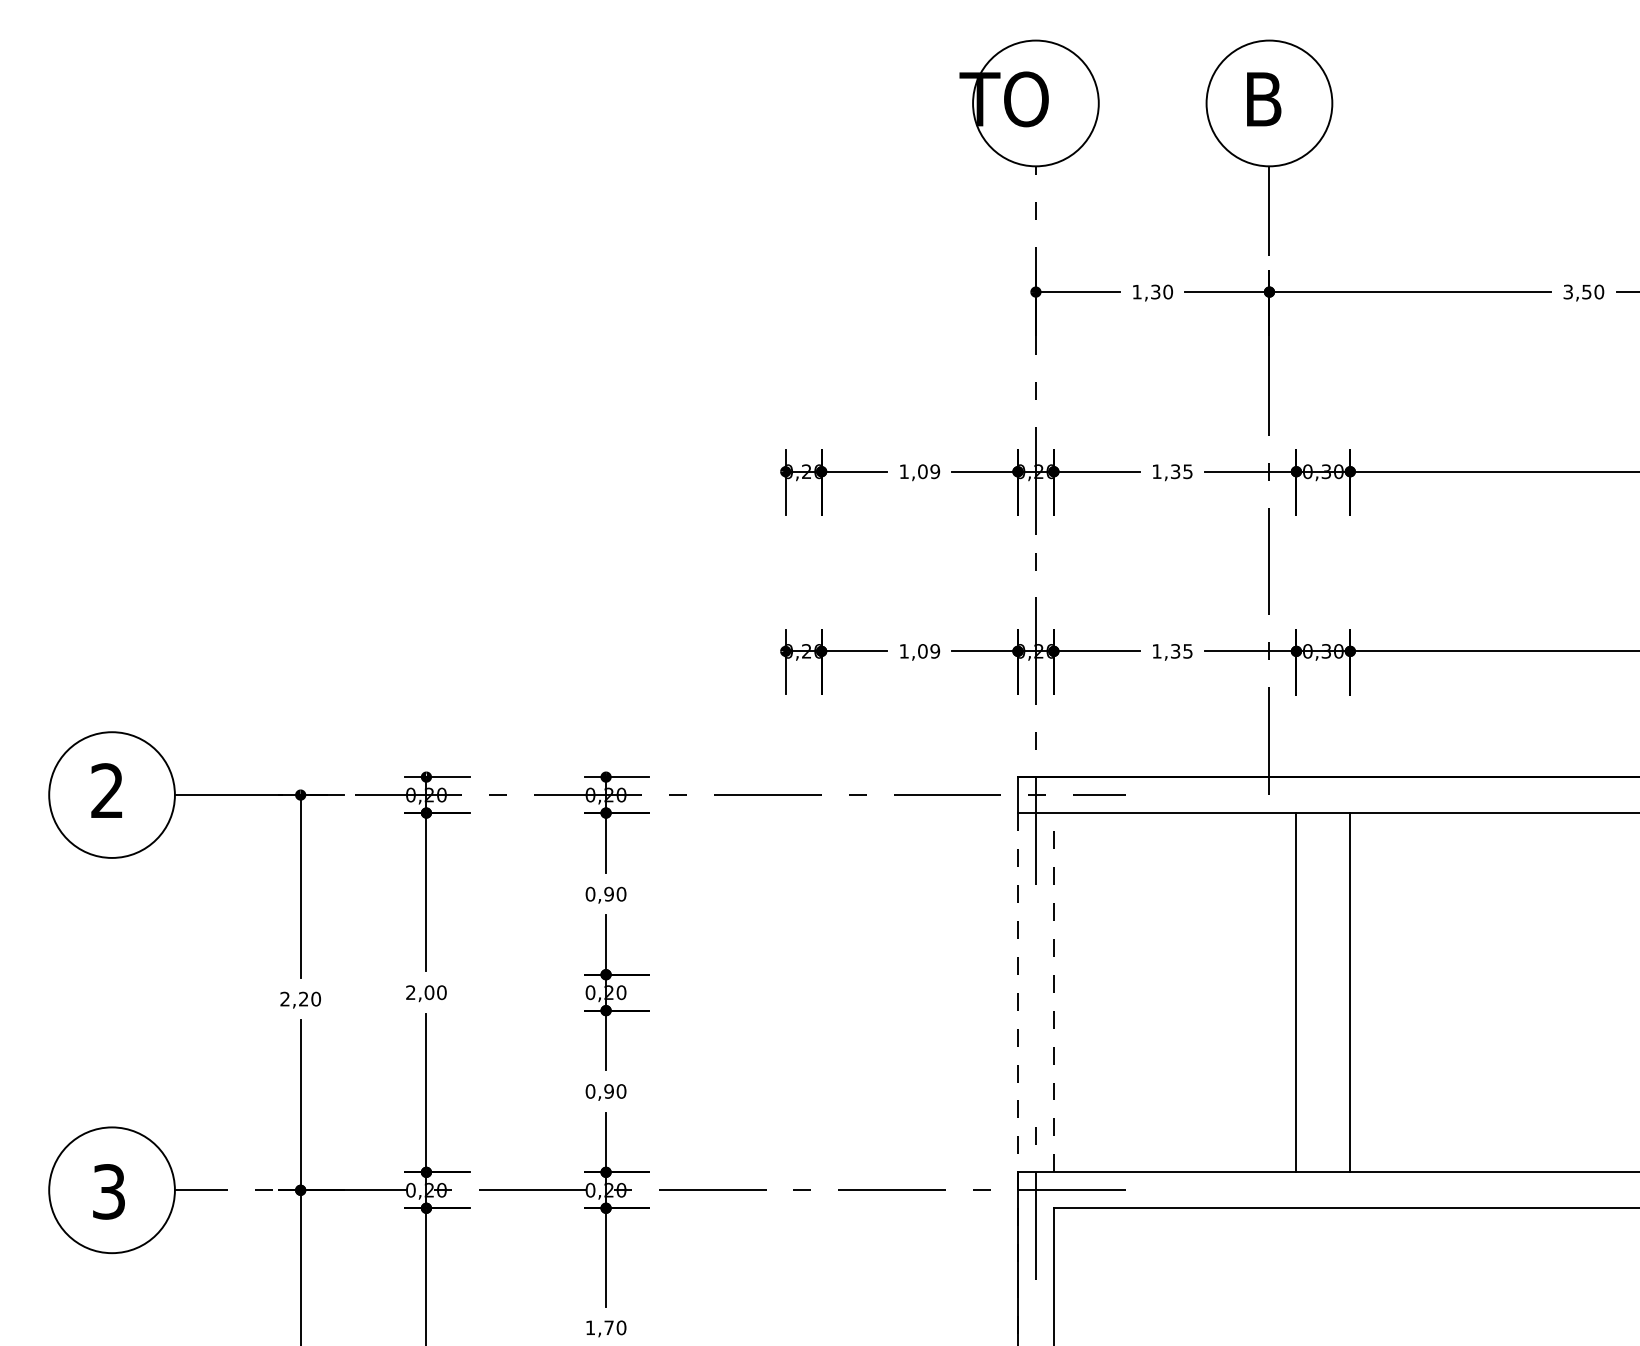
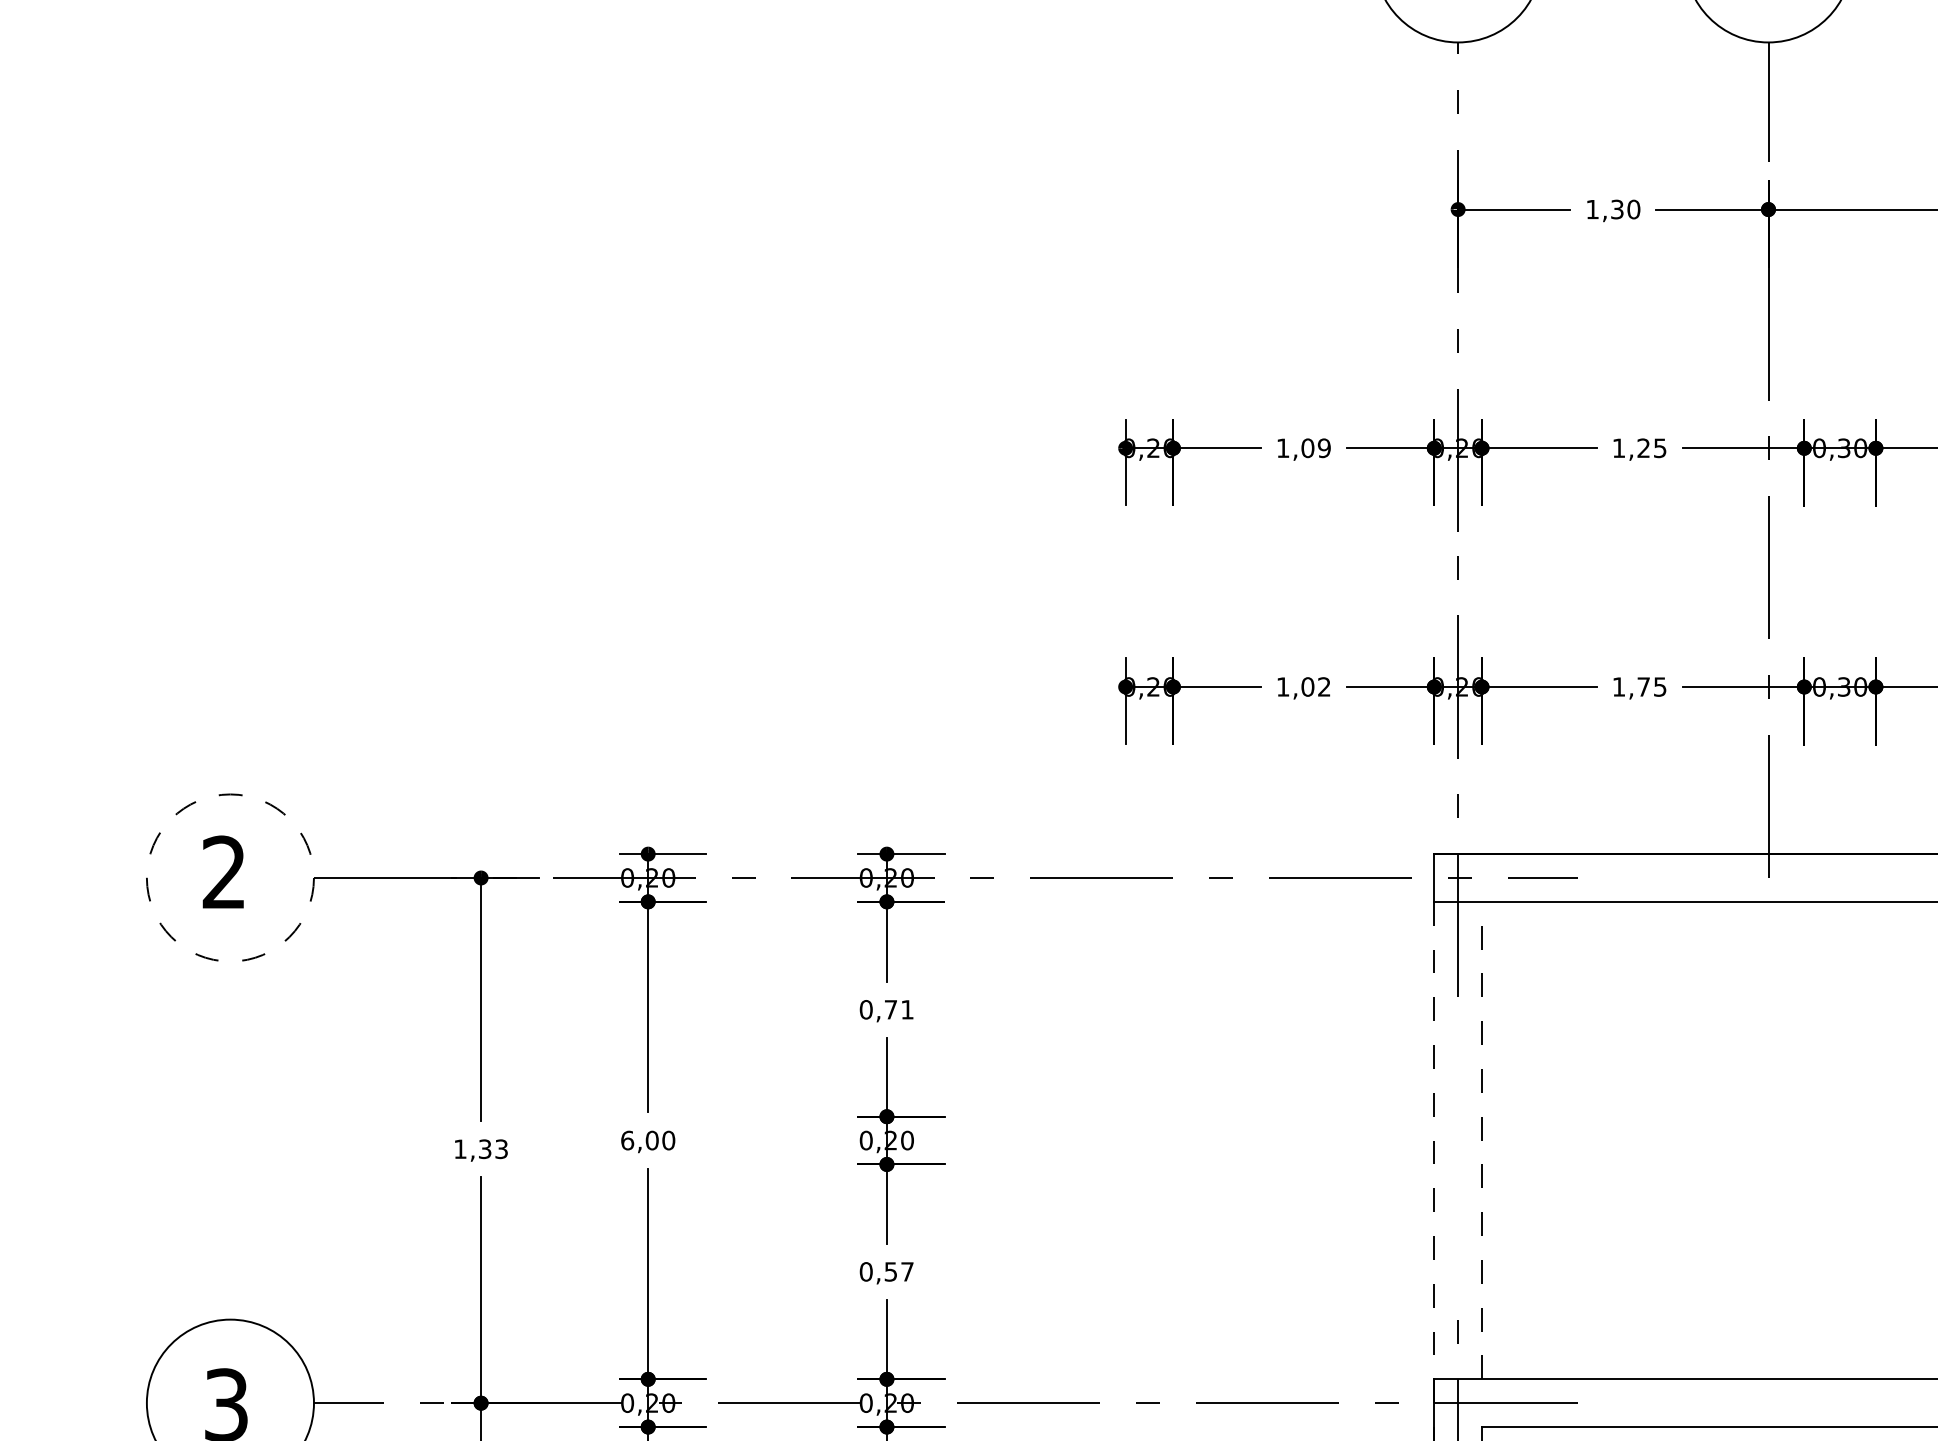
text: (1175, 471) -> (1643, 447), 1,35 -> 1,25
text: (935, 651) -> (1324, 687), 1,09 -> 1,02
text: (1175, 651) -> (1643, 687), 1,35 -> 1,75
circle: (111, 794) -> (229, 877), solid -> dashed
text: (615, 893) -> (899, 1008), 0,90 -> 0,71
text: (410, 992) -> (627, 1140), 2,00 -> 6,00
line: (1296, 992) -> (1804, 1140), removed
line: (1350, 992) -> (1876, 1140), removed
text: (300, 998) -> (480, 1148), 2,20 -> 1,33
text: (615, 1091) -> (899, 1271), 0,90 -> 0,57

